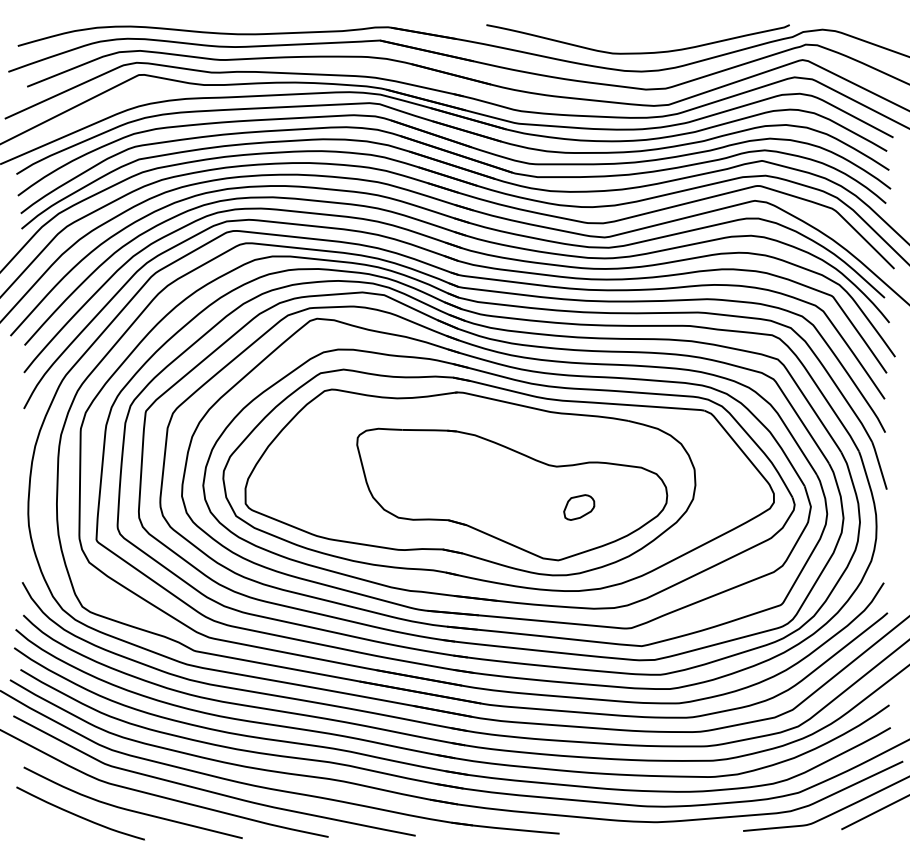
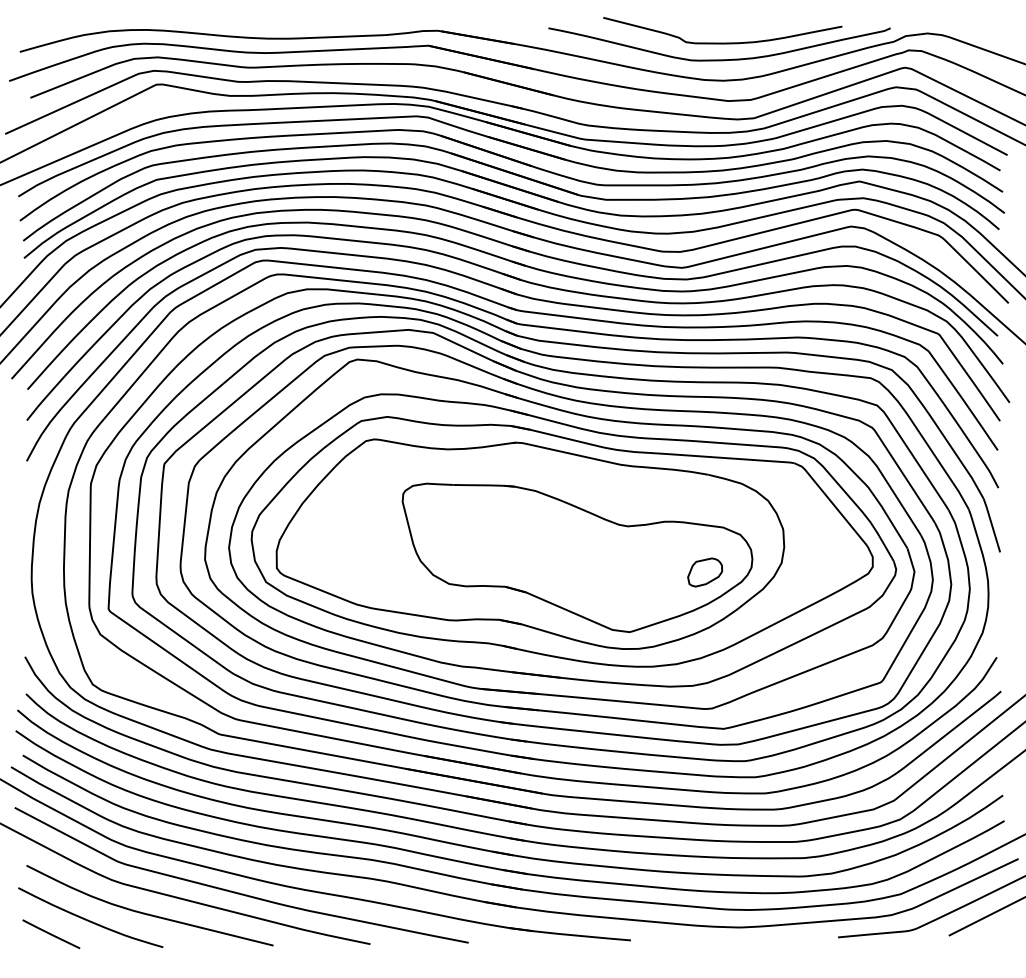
curve: (640, 37) -> (722, 42), added
part: (578, 507) -> (704, 572), moved
line: (45, 828) -> (51, 934), added

